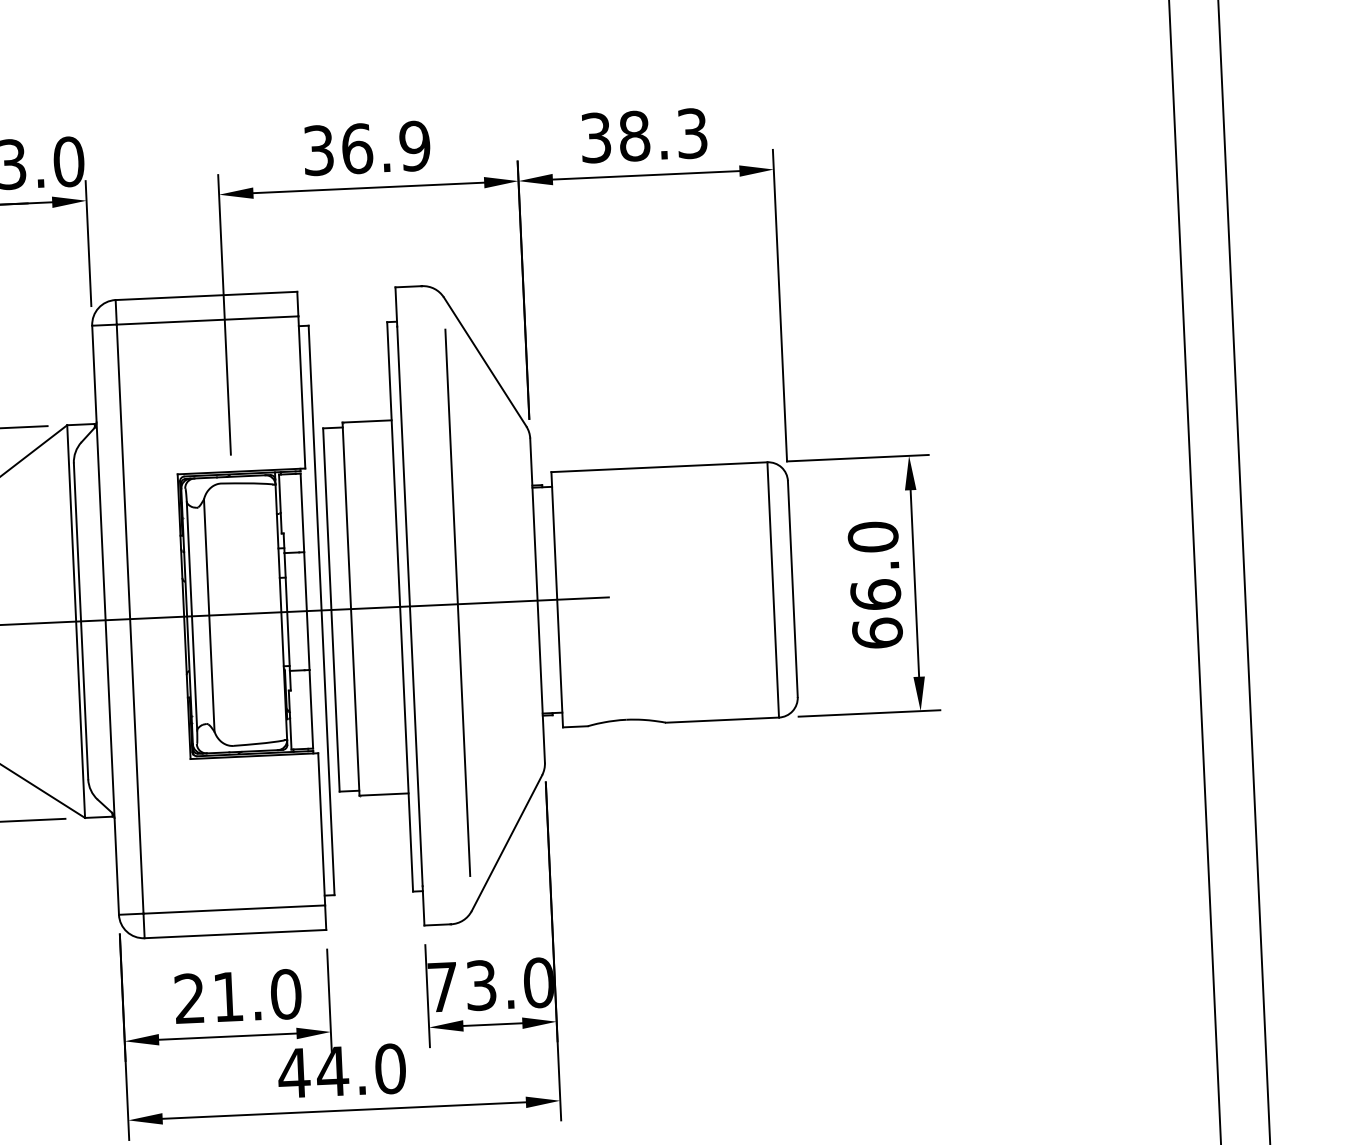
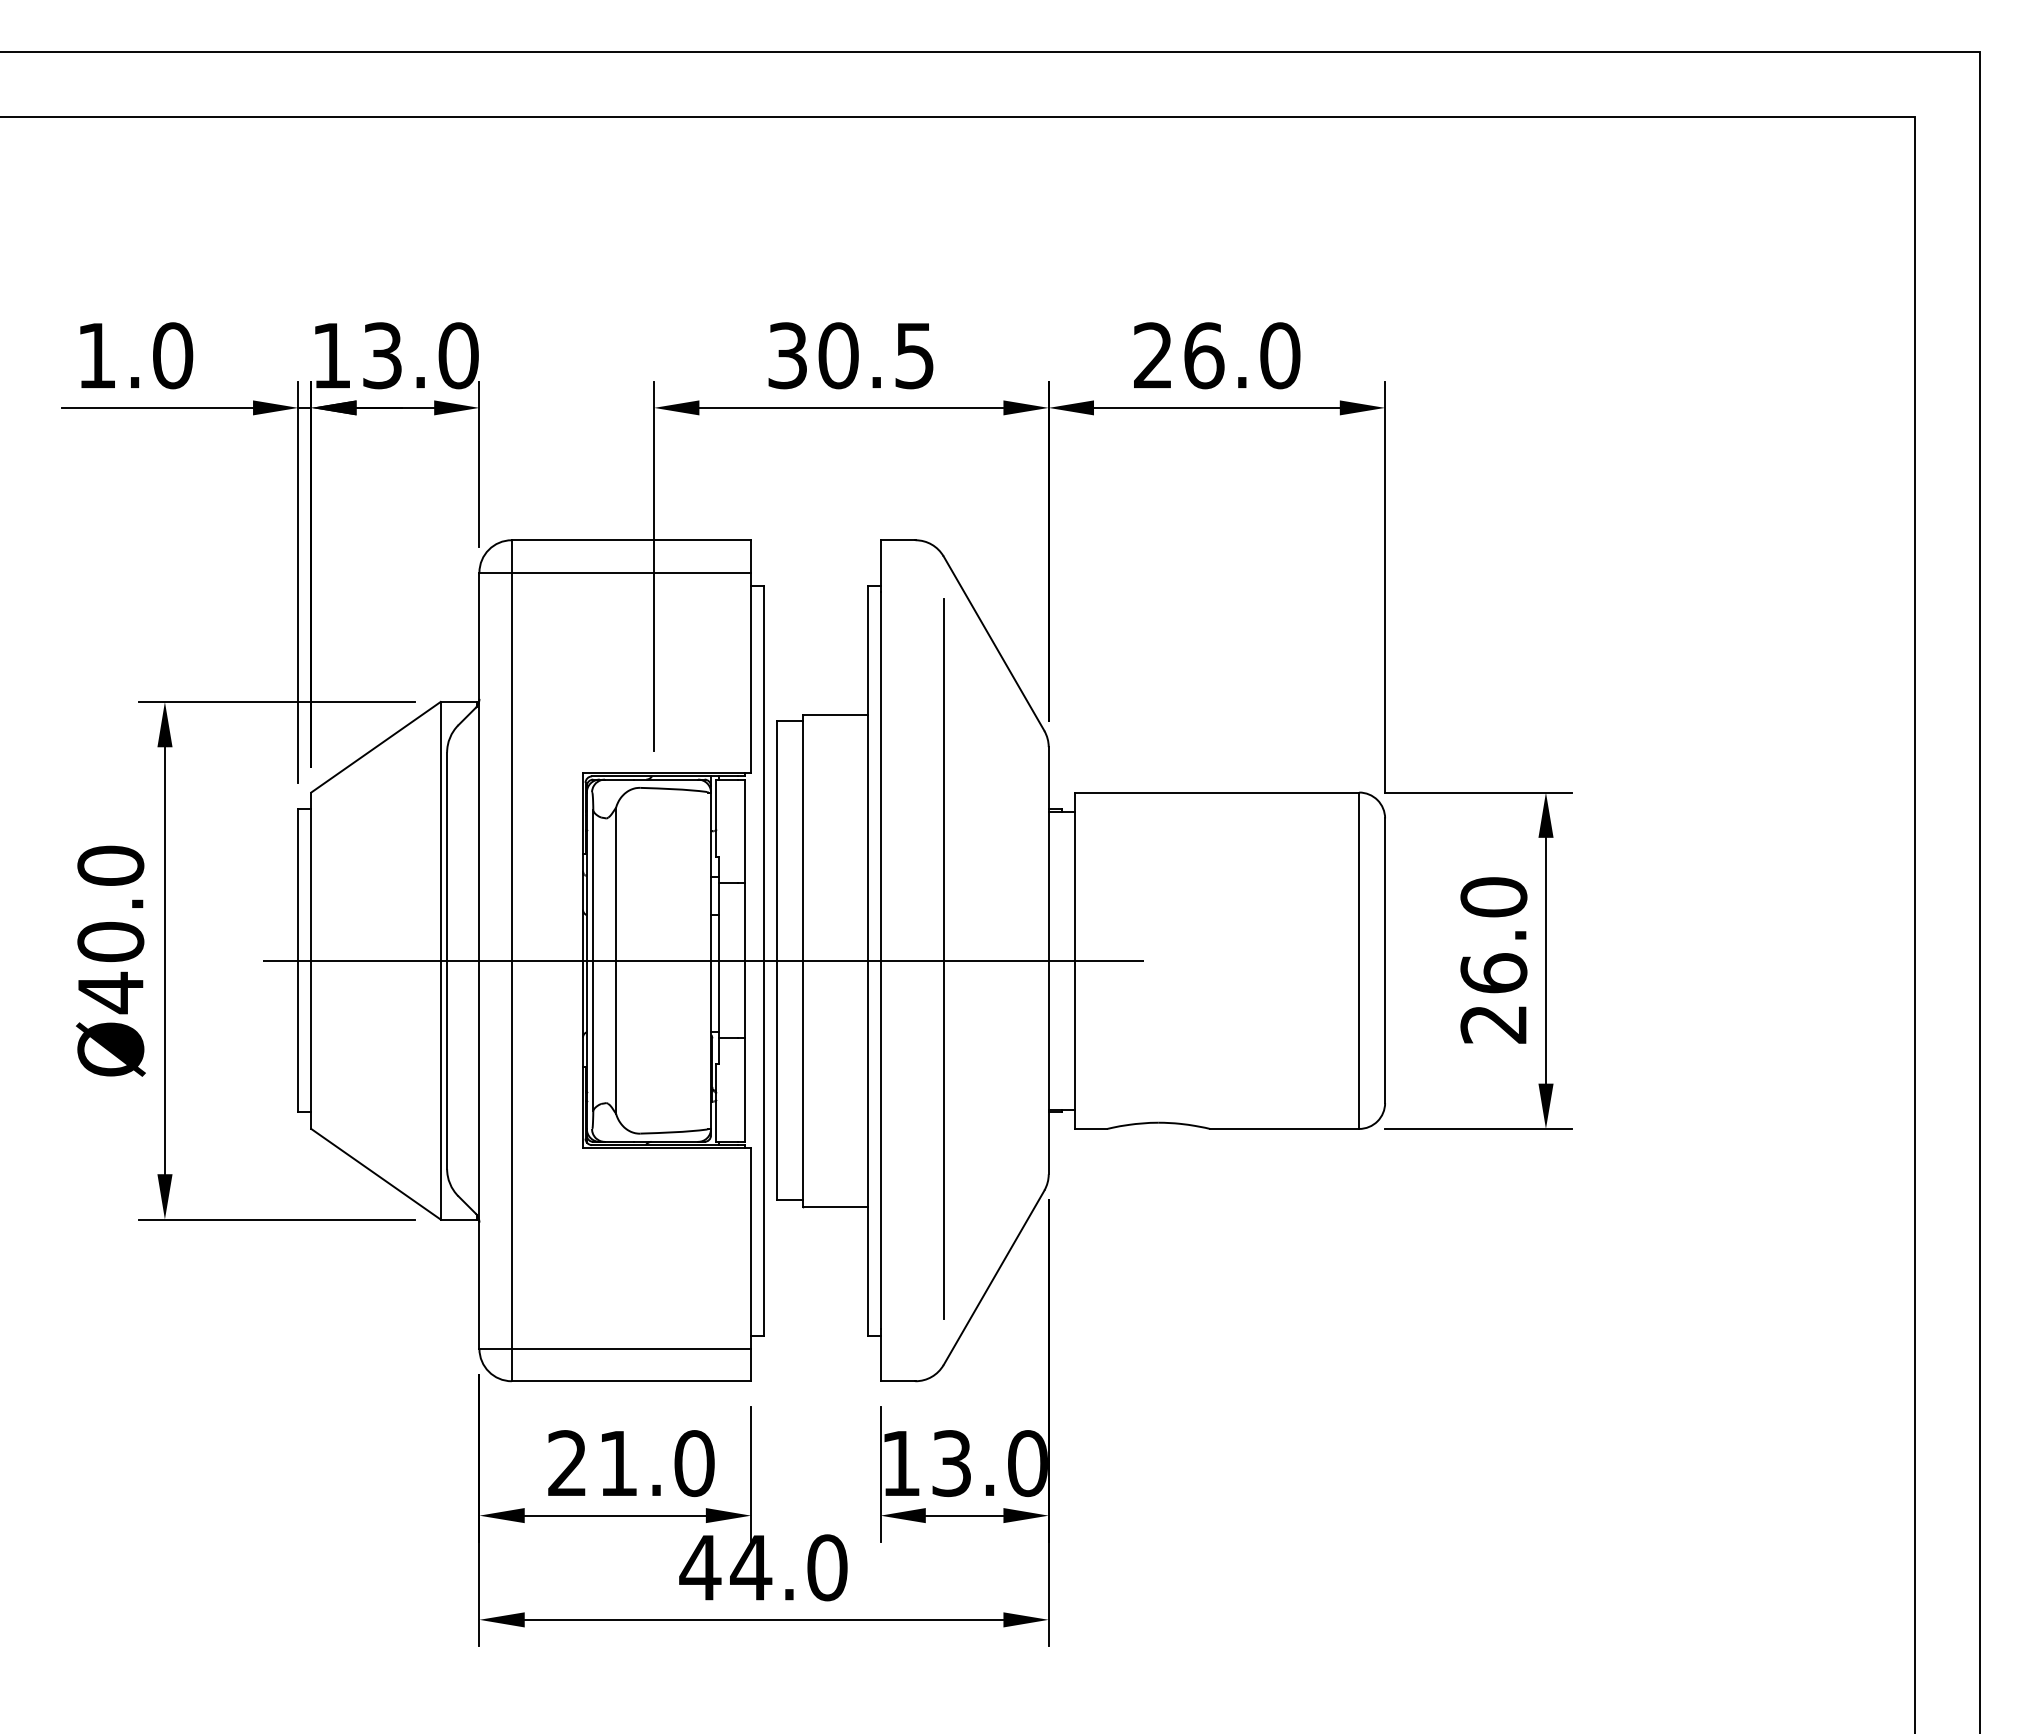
text: (644, 135) -> (1217, 355), 38.3 -> 26.0
text: (386, 147) -> (876, 355), 36.9 -> 30.5
text: (877, 632) -> (1493, 1023), 66.0 -> 26.0
text: (442, 987) -> (900, 1463), 73.0 -> 13.0

